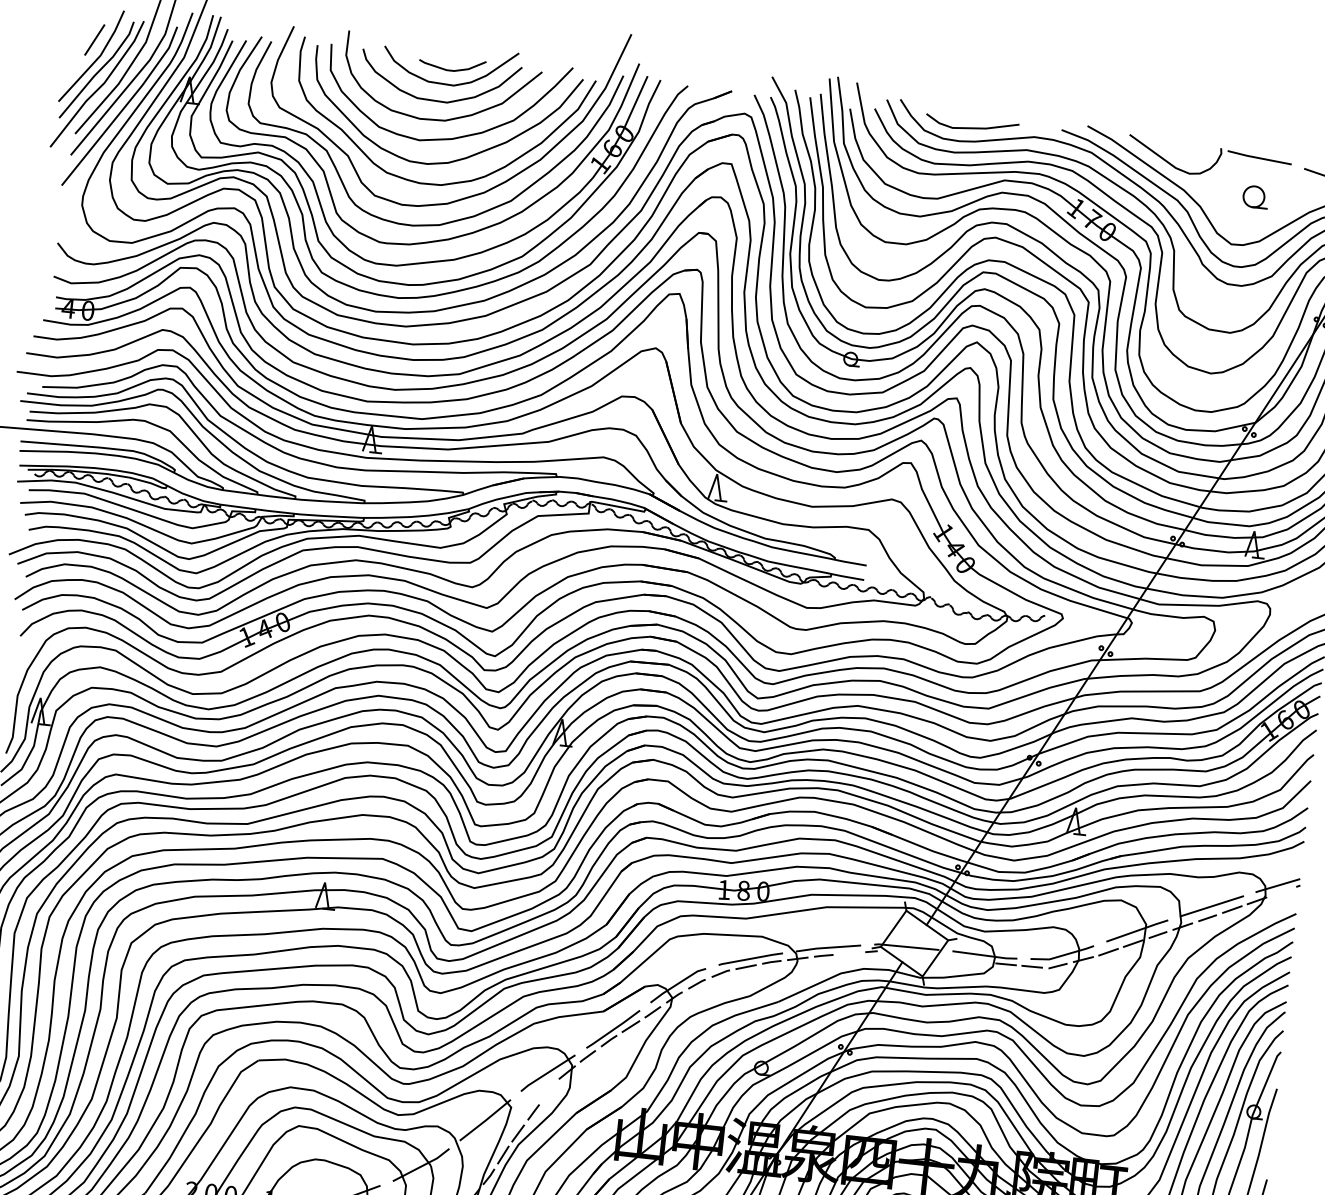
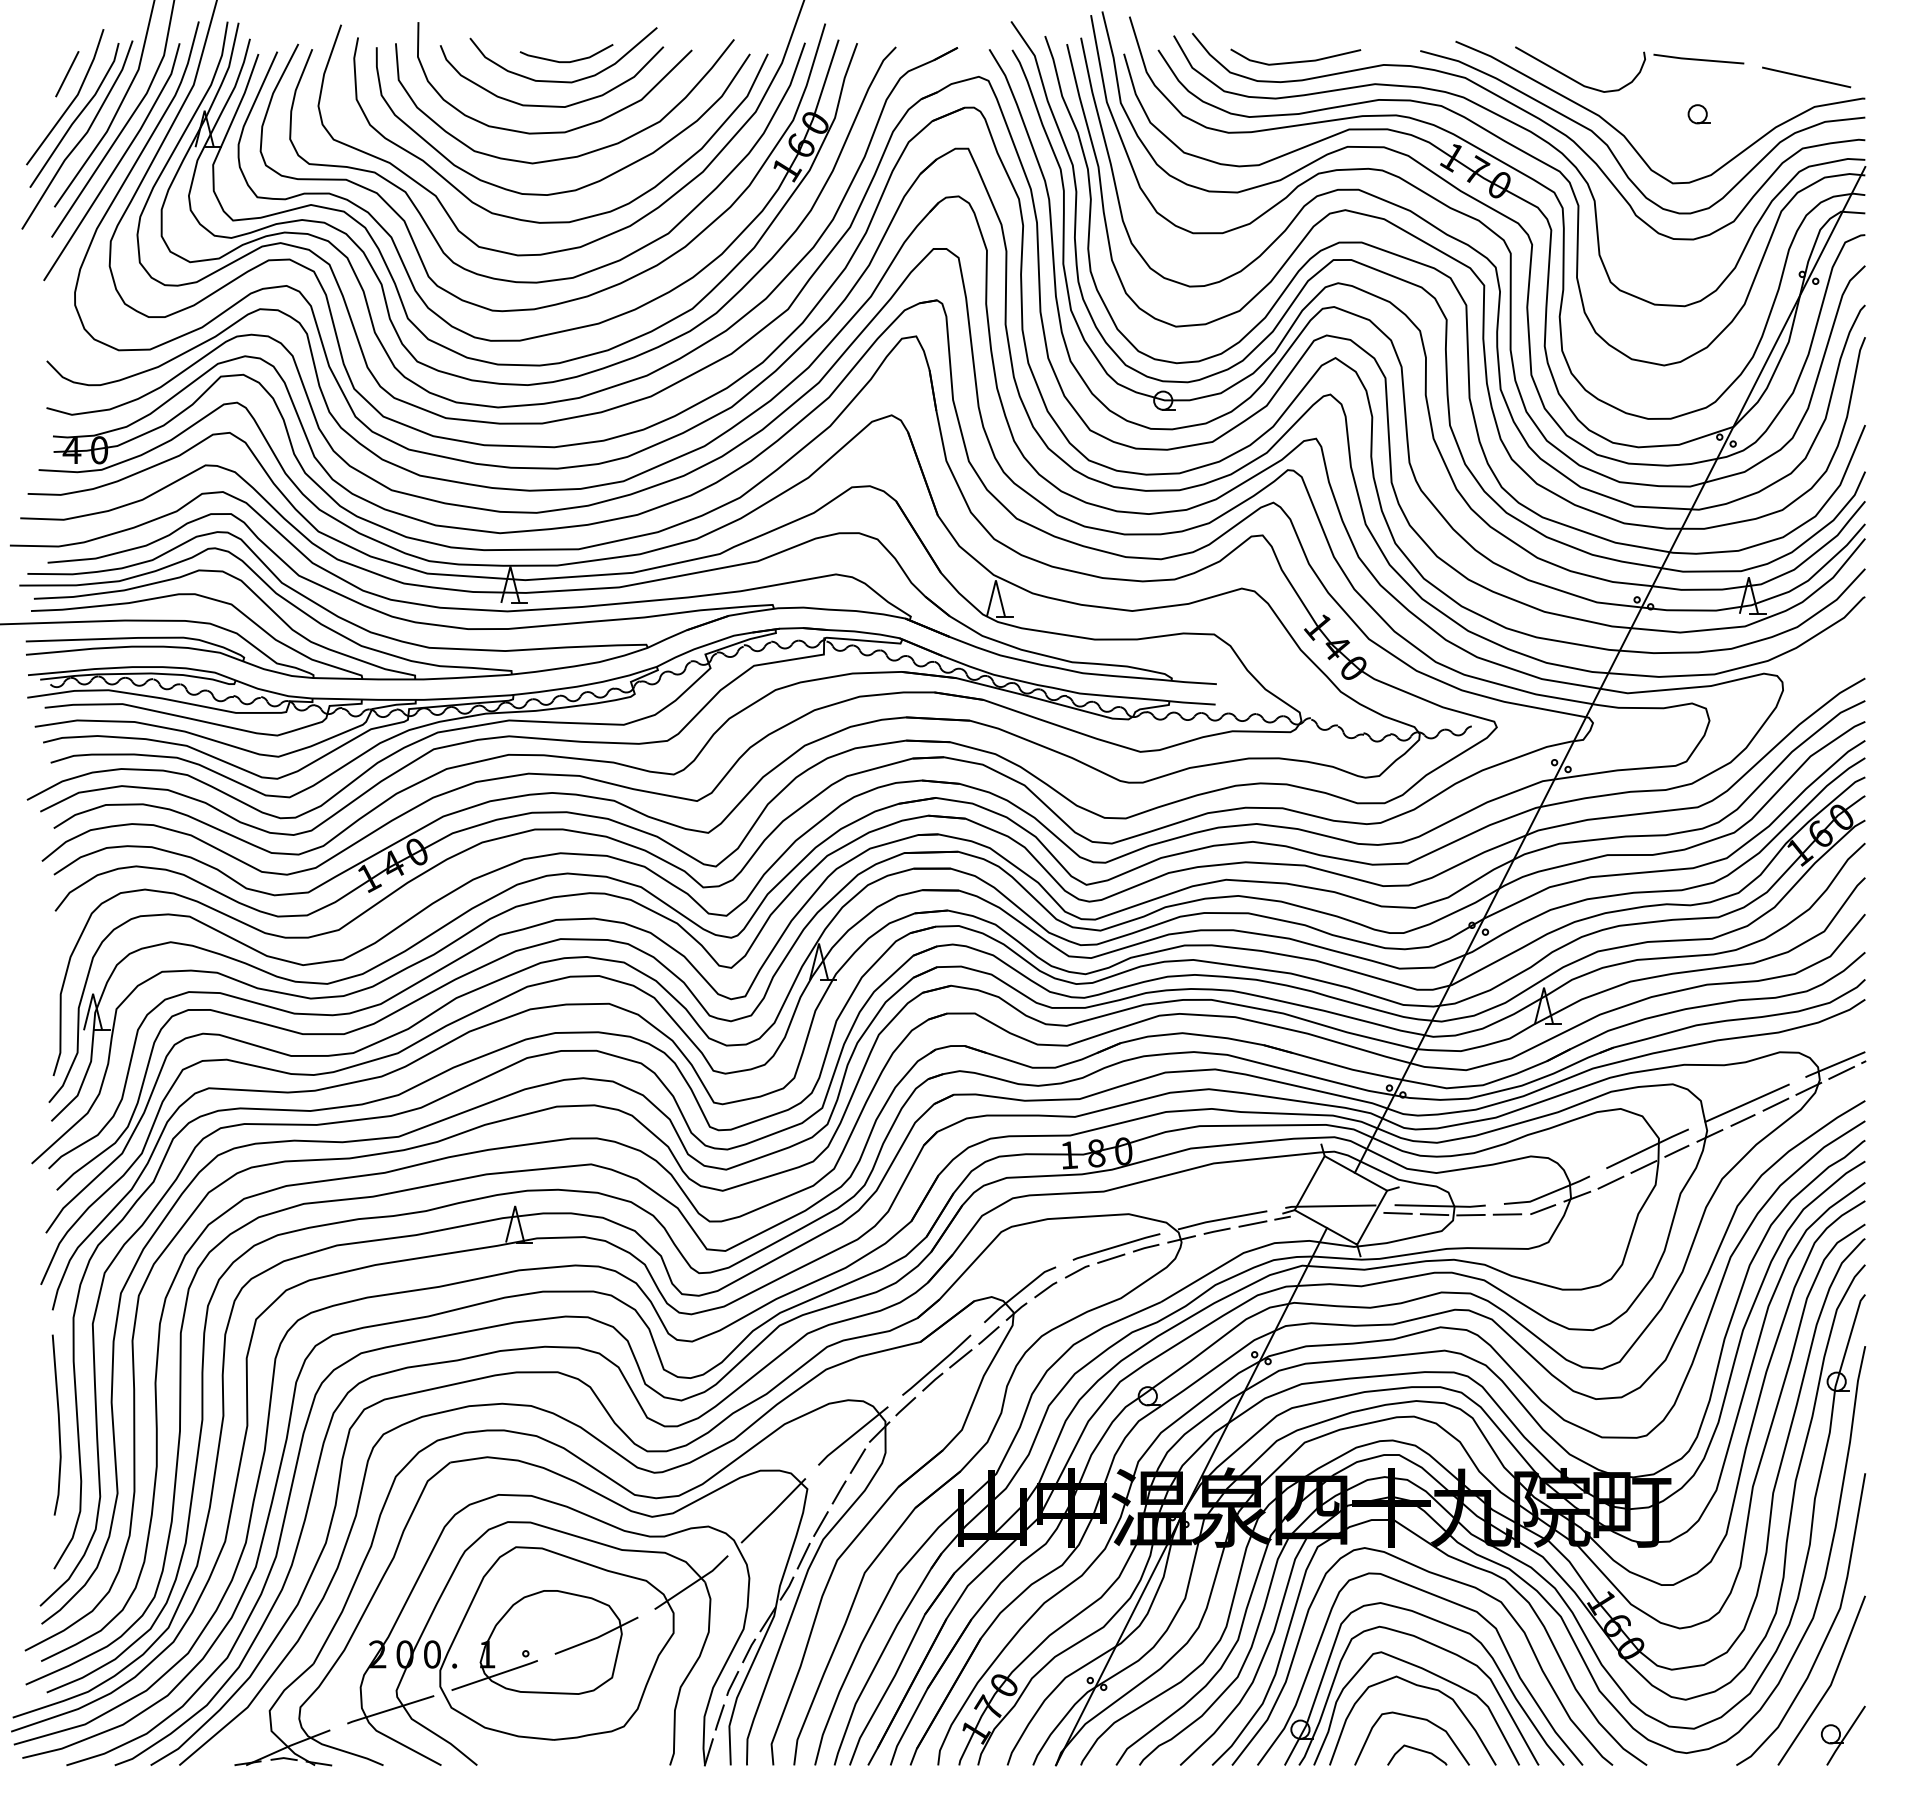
part: (1255, 197) -> (1698, 114), size x0.62
line: (1281, 891) -> (1841, 1072), added
line: (849, 953) -> (1252, 1223), added
line: (953, 956) -> (1397, 1212), added
line: (980, 961) -> (1434, 1214), added
line: (549, 1091) -> (857, 1460), added

